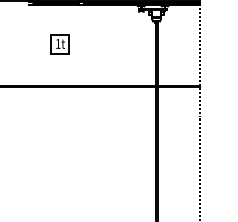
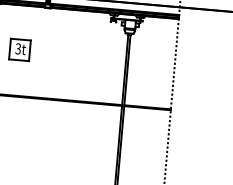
text: (57, 43) -> (17, 48), 1t -> 3t

